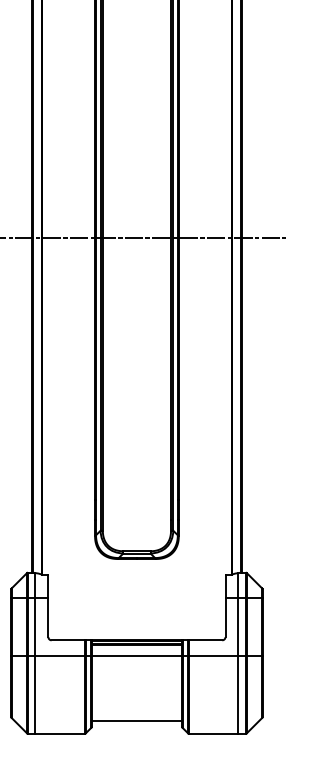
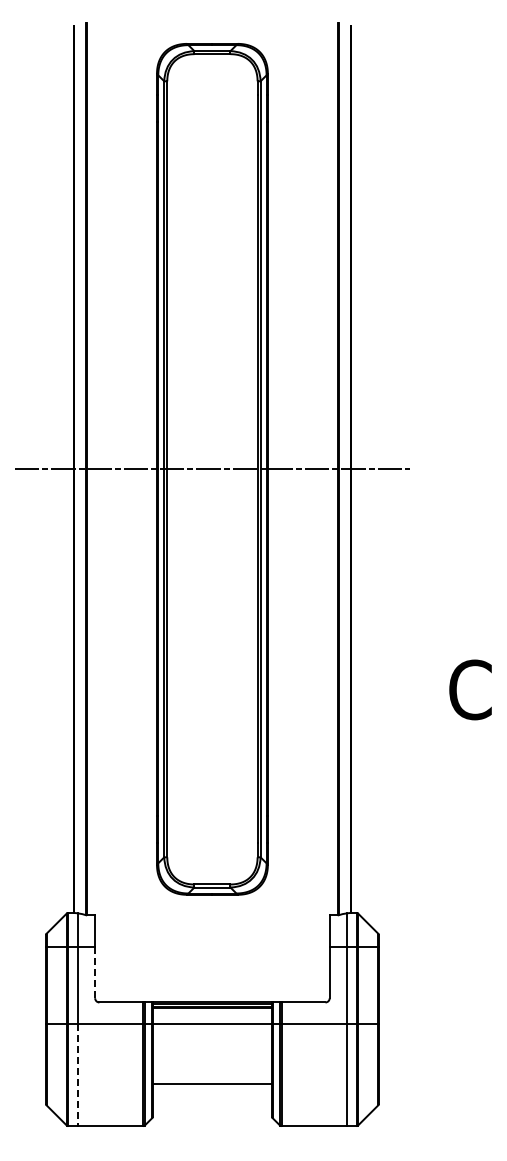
line: (48, 617) -> (95, 972), solid -> dashed
line: (35, 695) -> (78, 1075), solid -> dashed
line: (136, 721) -> (212, 1084), moved

